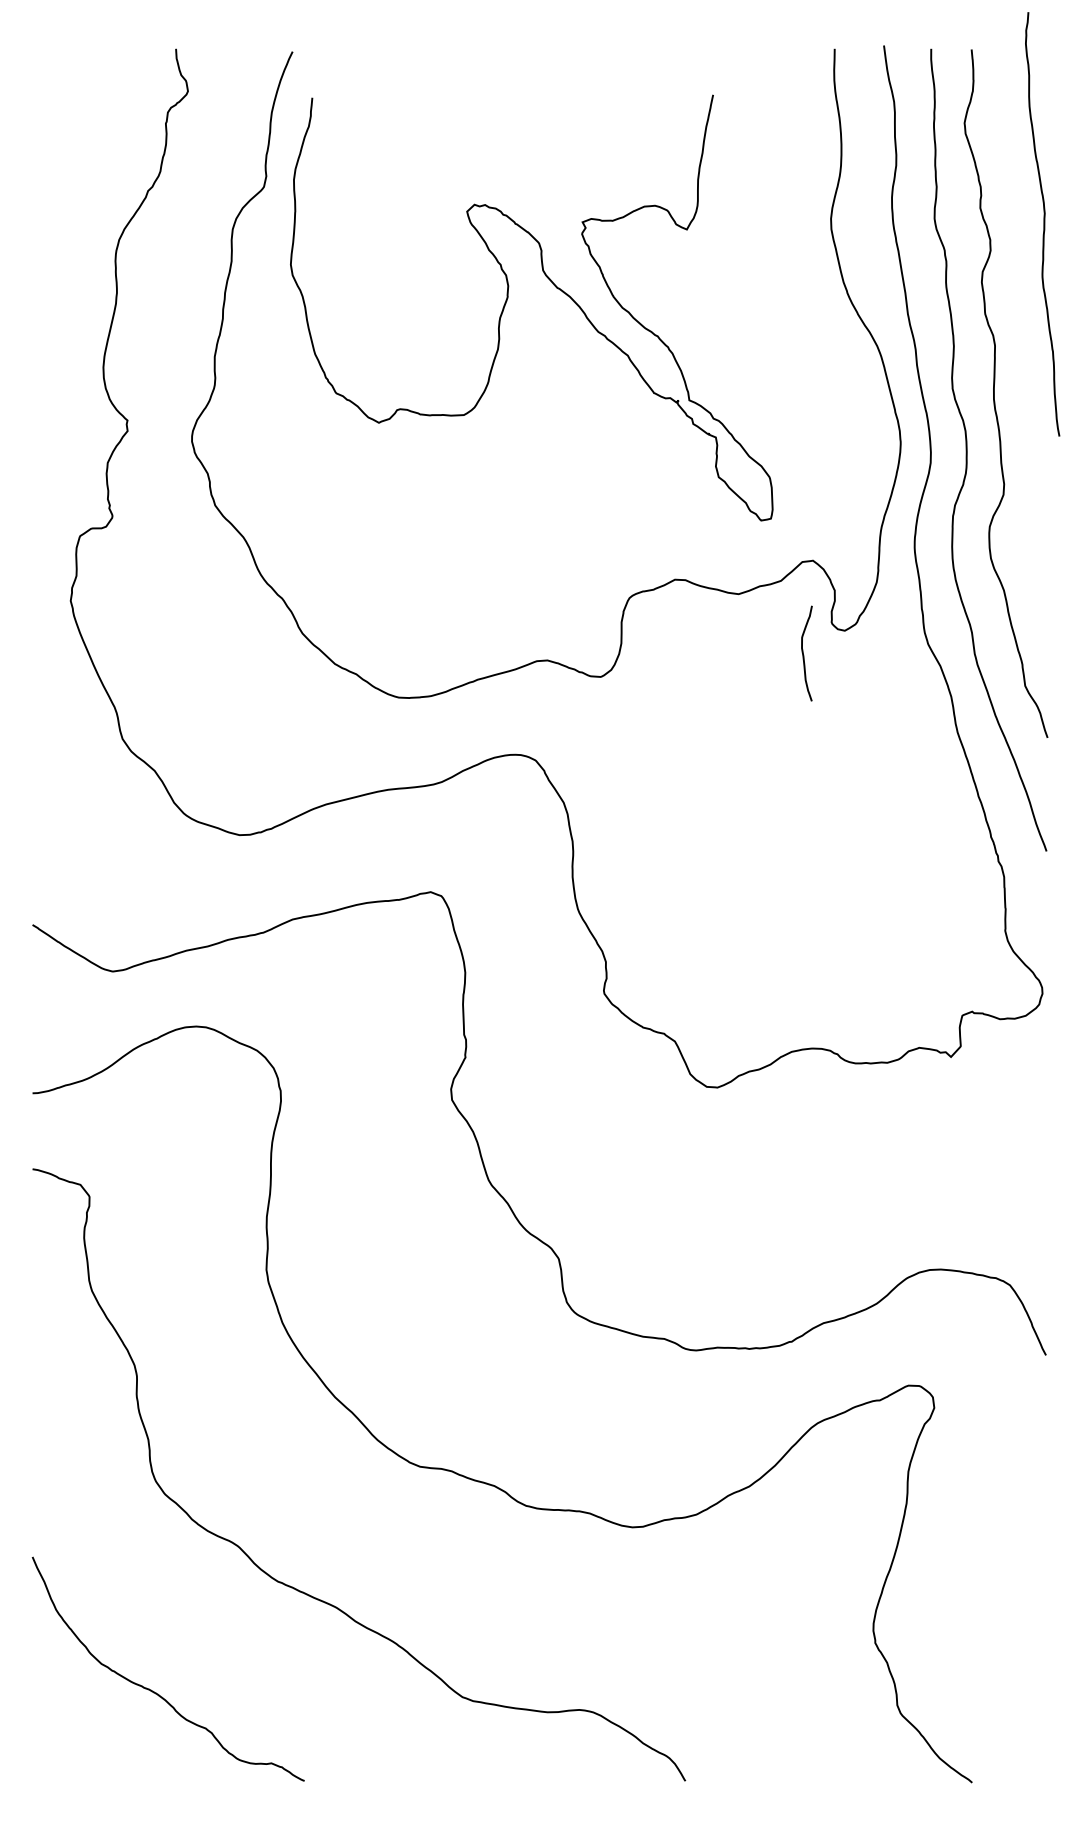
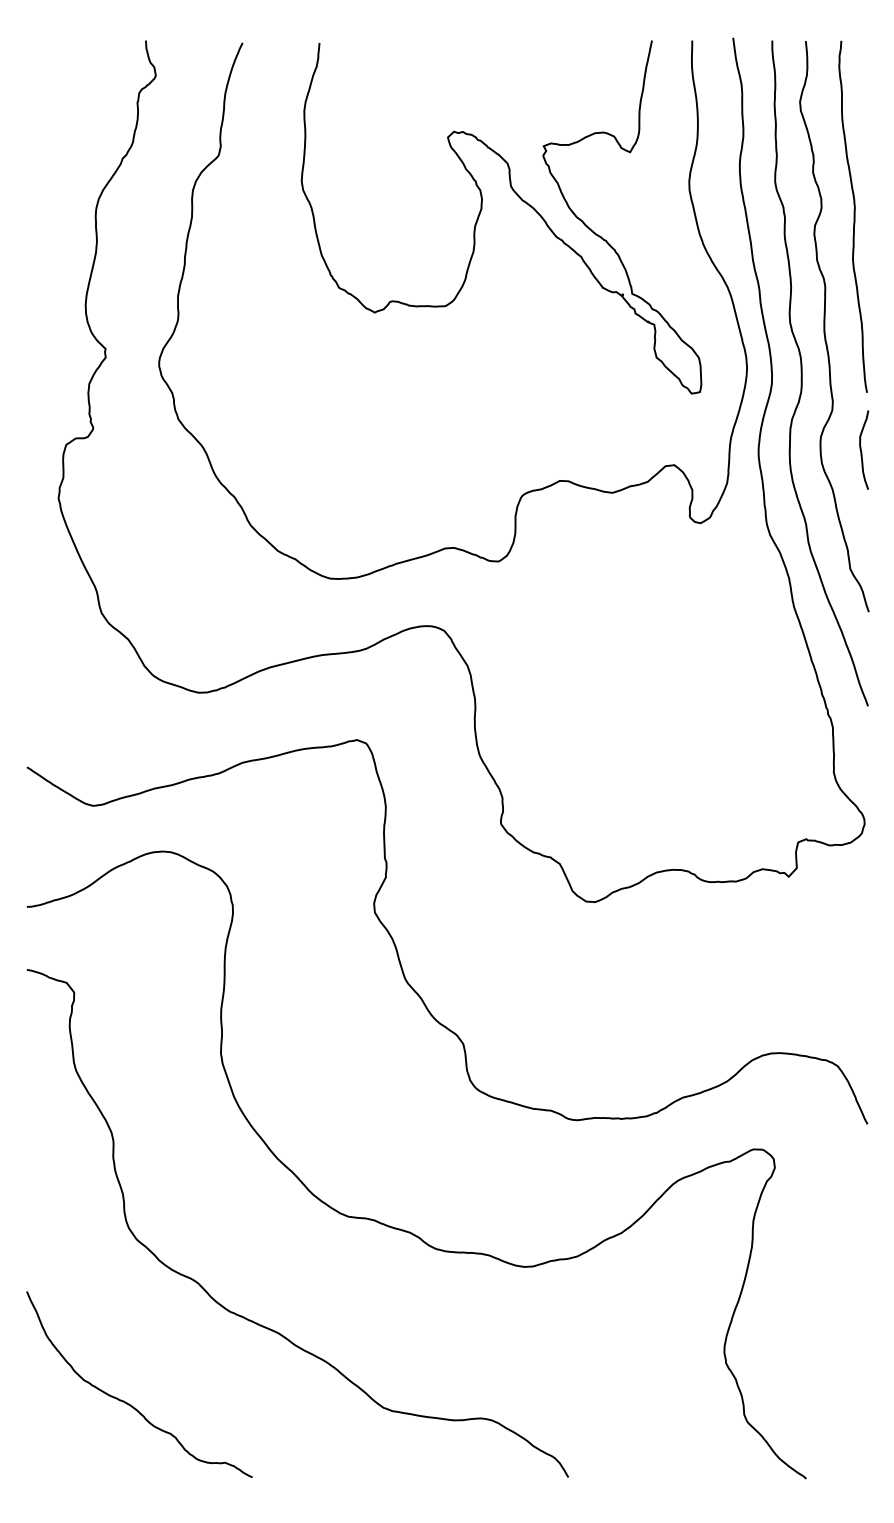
curve: (1043, 224) -> (853, 216), moved
curve: (508, 298) -> (482, 209), moved
curve: (804, 655) -> (862, 451), moved

